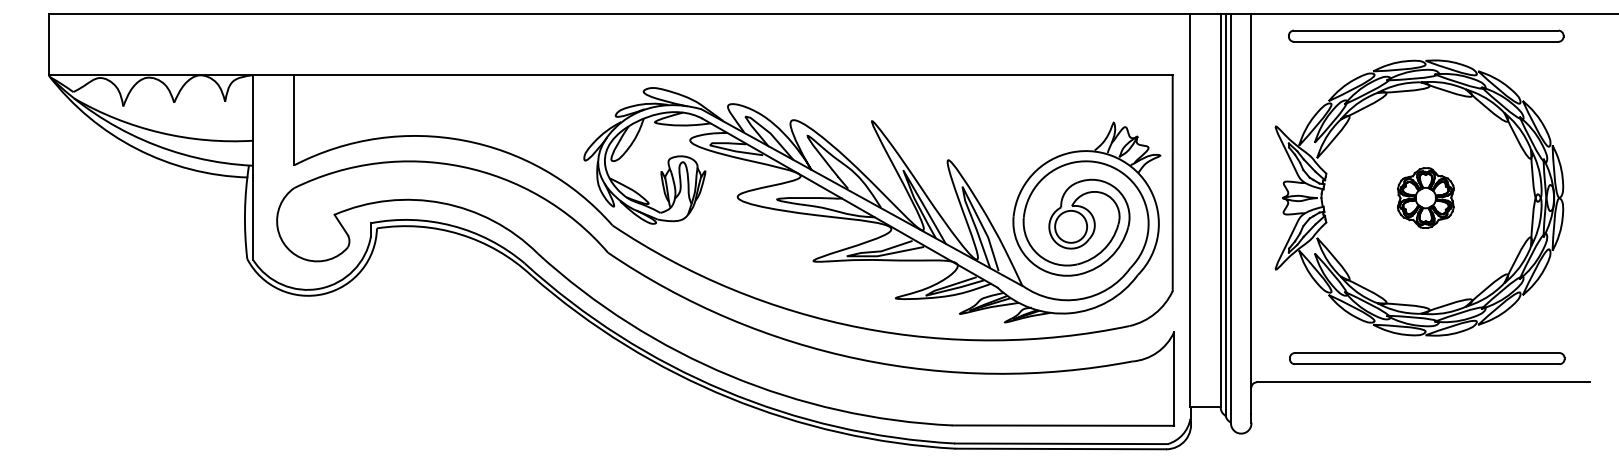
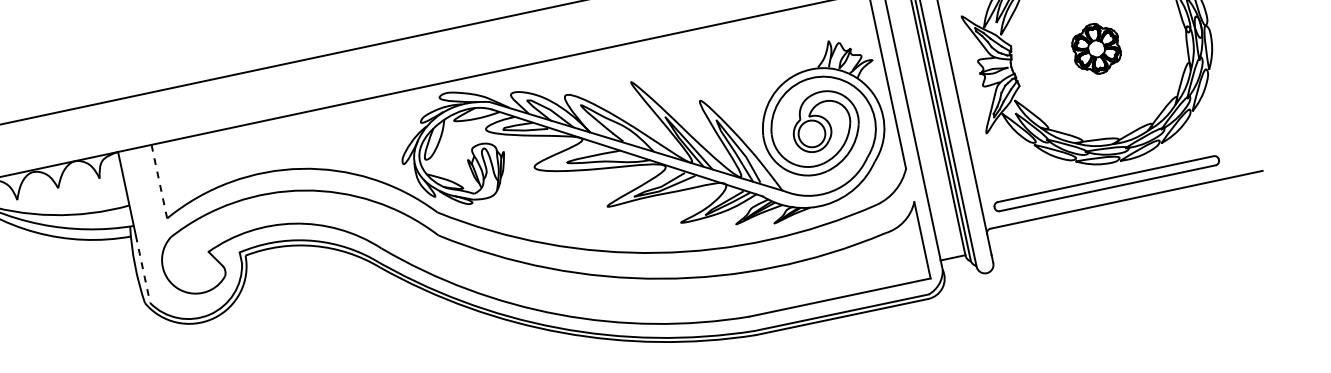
line: (294, 120) -> (159, 181), solid -> dashed
line: (253, 219) -> (143, 269), solid -> dashed
part: (1427, 358) -> (1106, 183), moved

